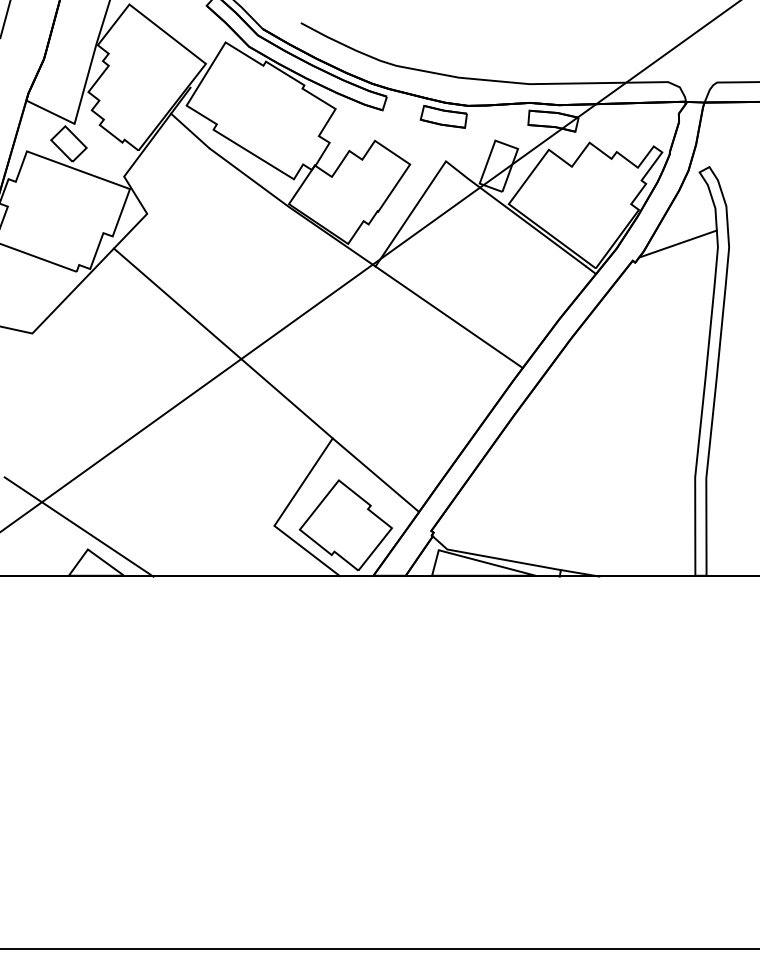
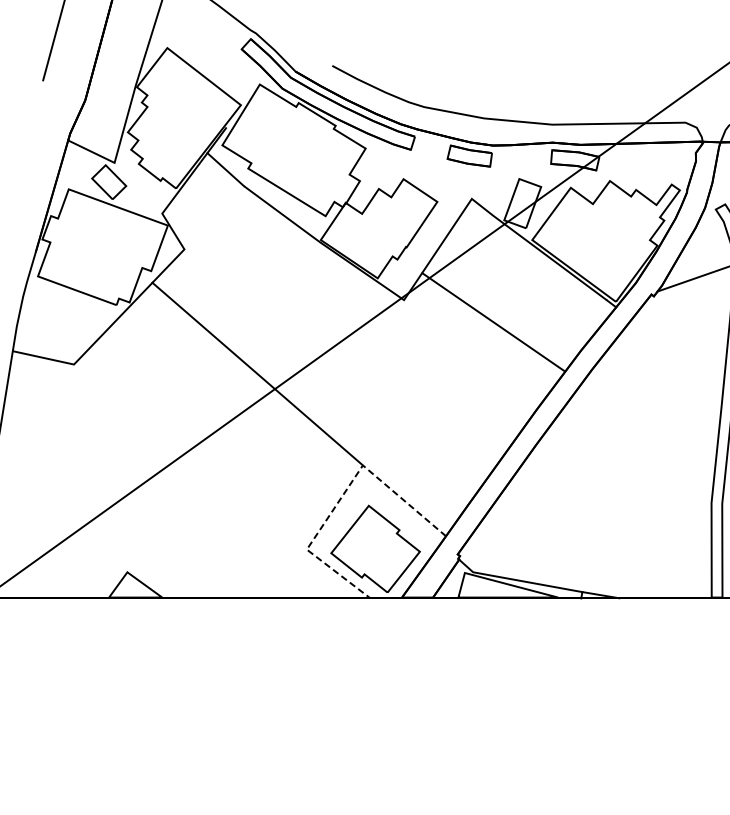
line: (448, 317) -> (492, 322), moved
line: (311, 469) -> (342, 495), solid -> dashed
line: (78, 526) -> (118, 550), removed

